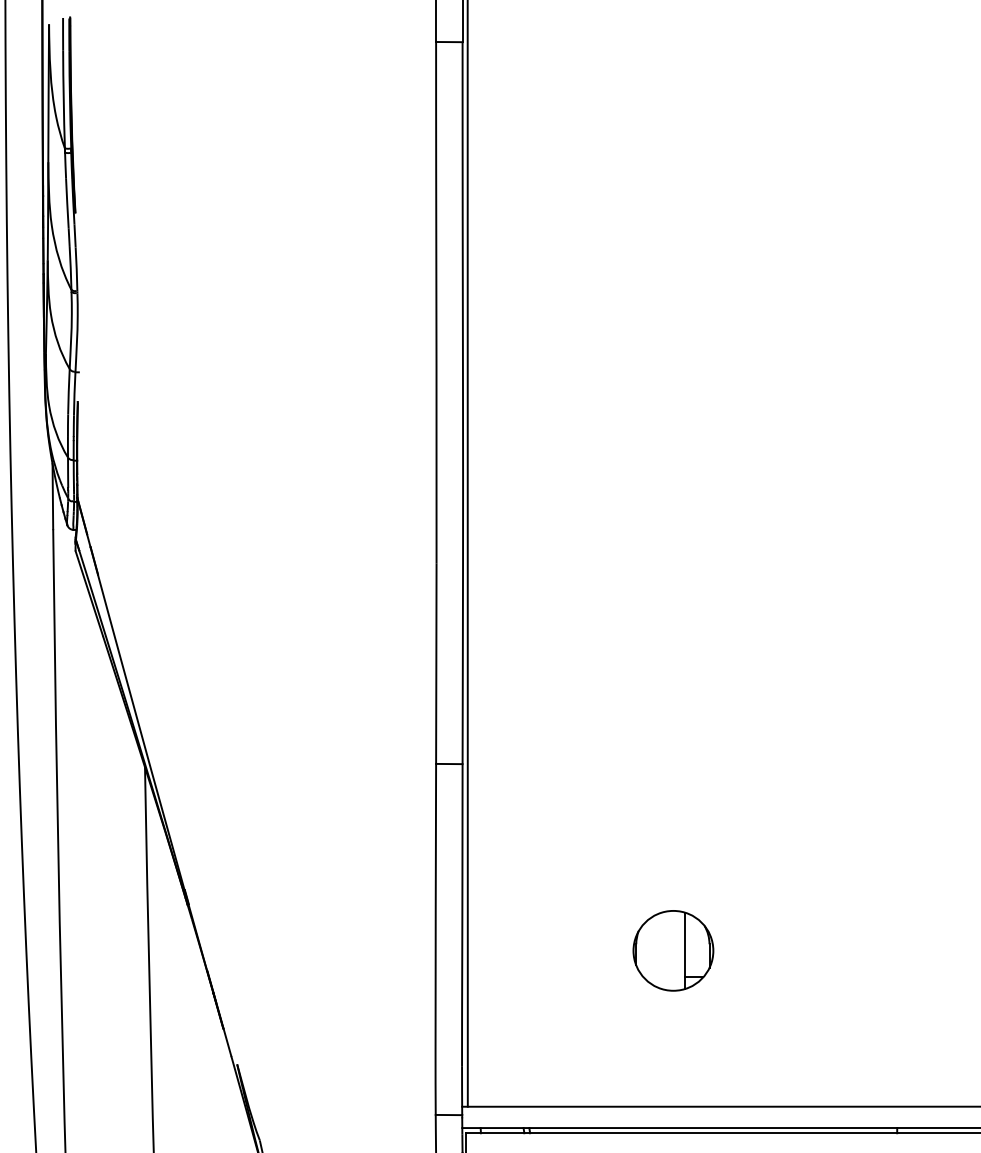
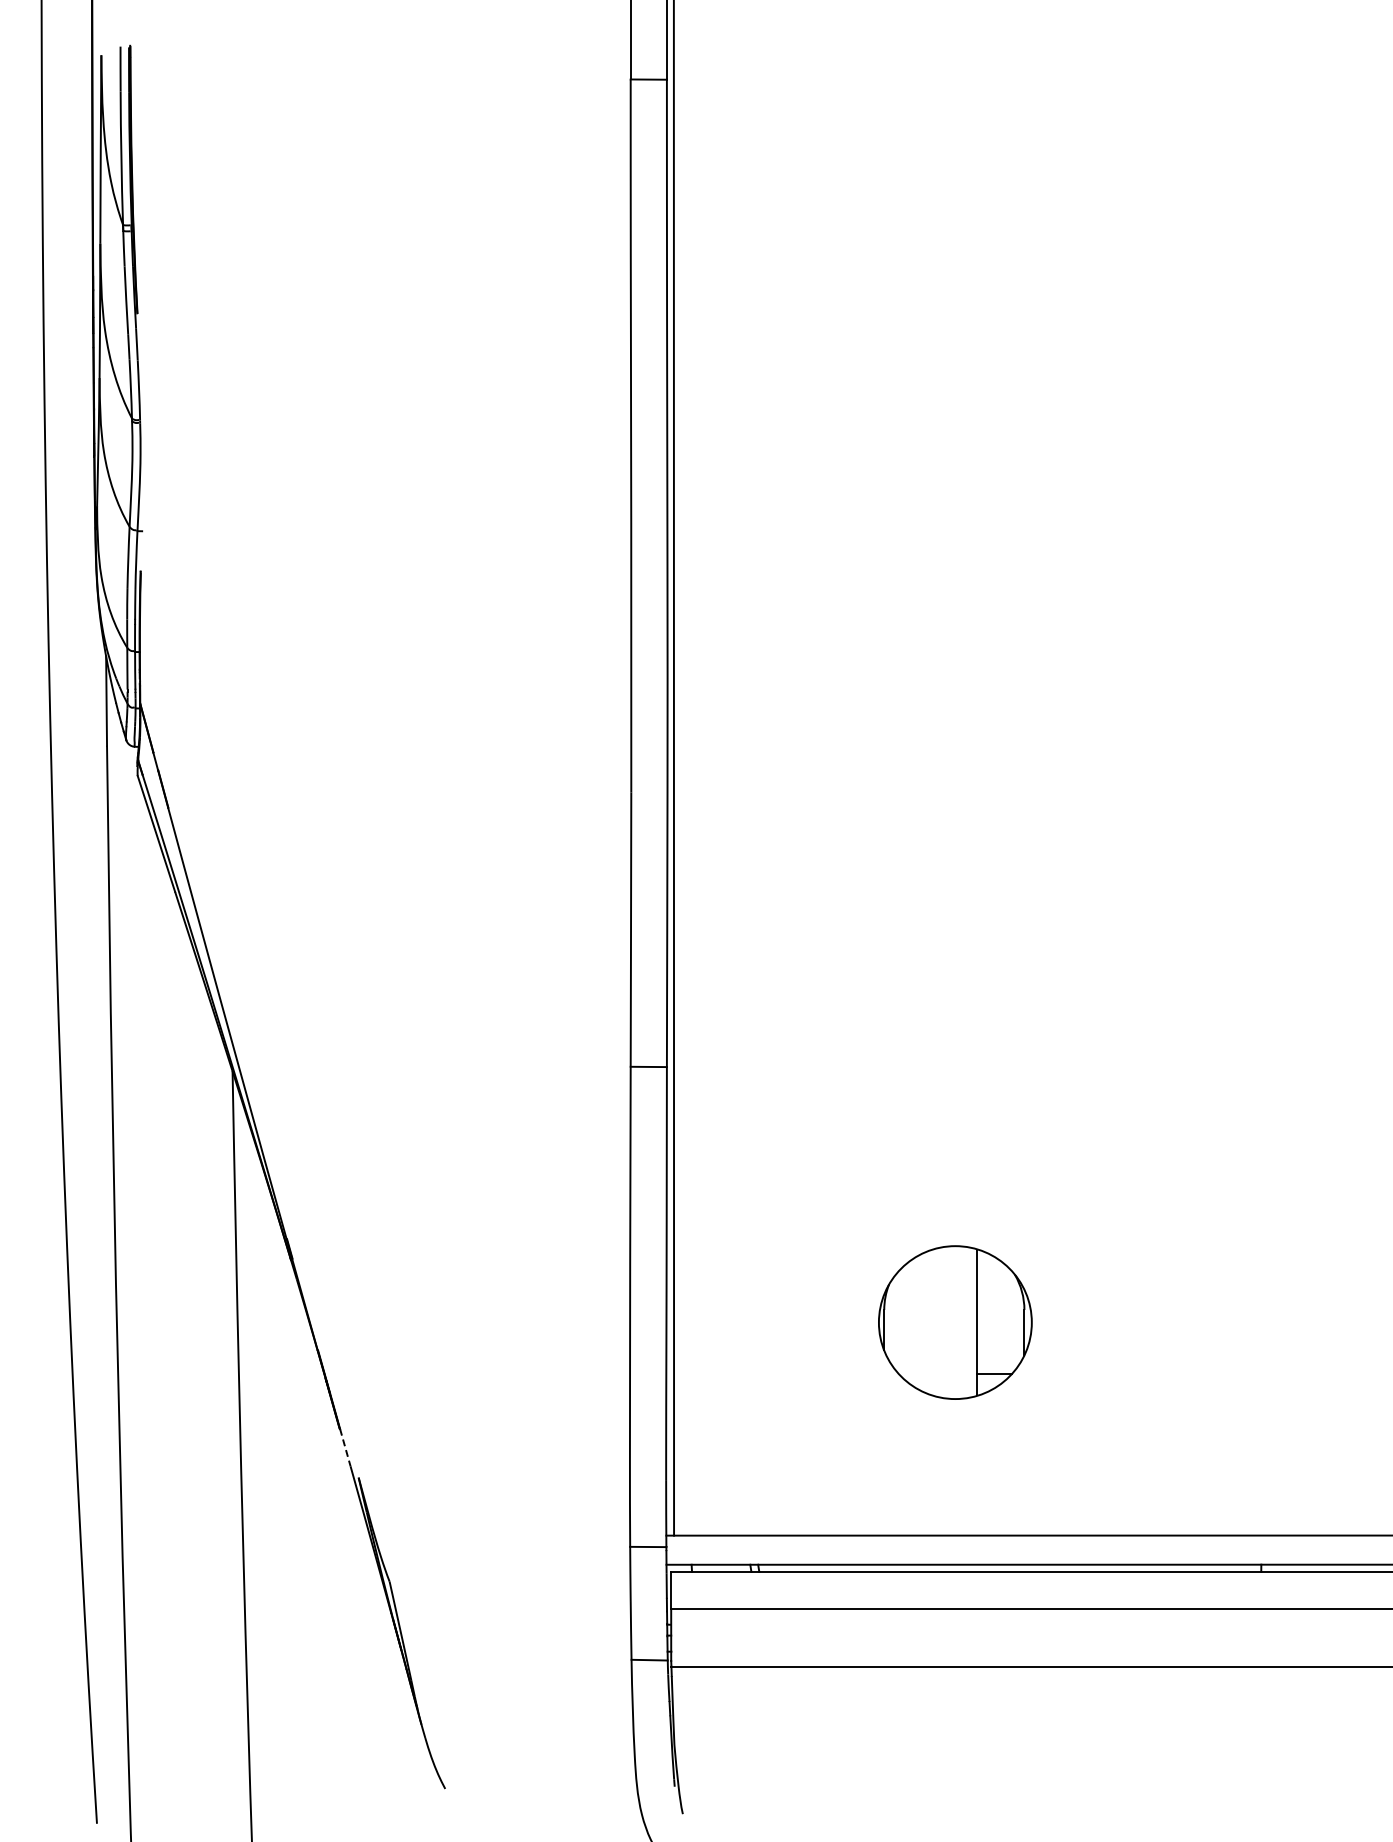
part: (672, 950) -> (954, 1321), size x1.4
line: (227, 1043) -> (345, 1448), solid -> dashed

